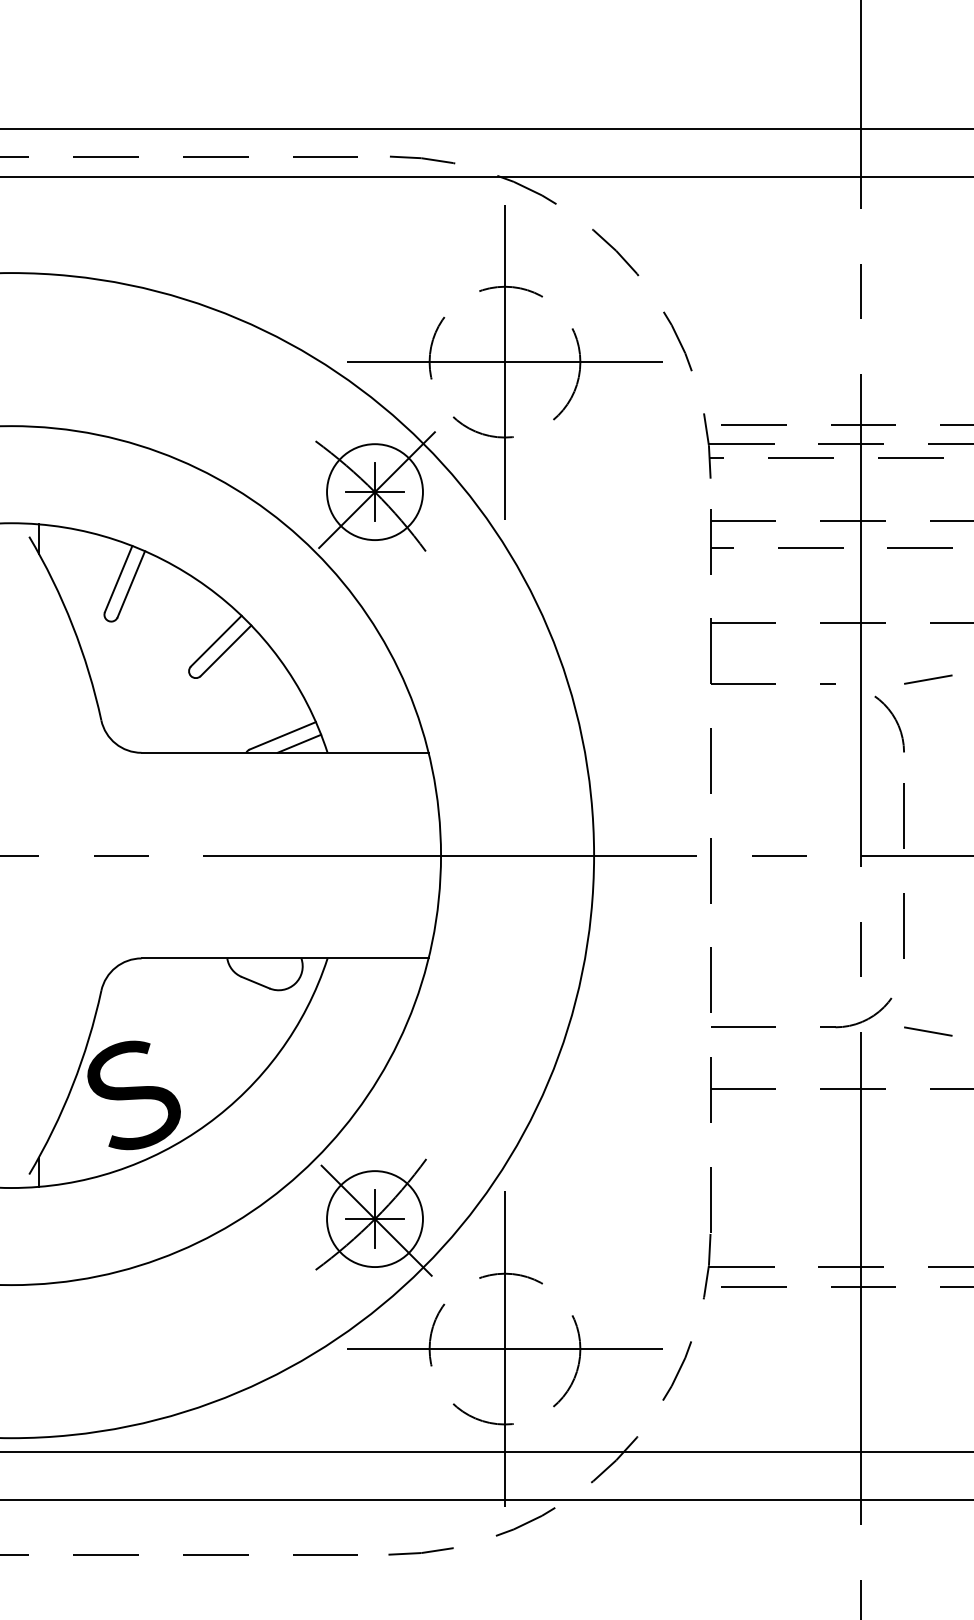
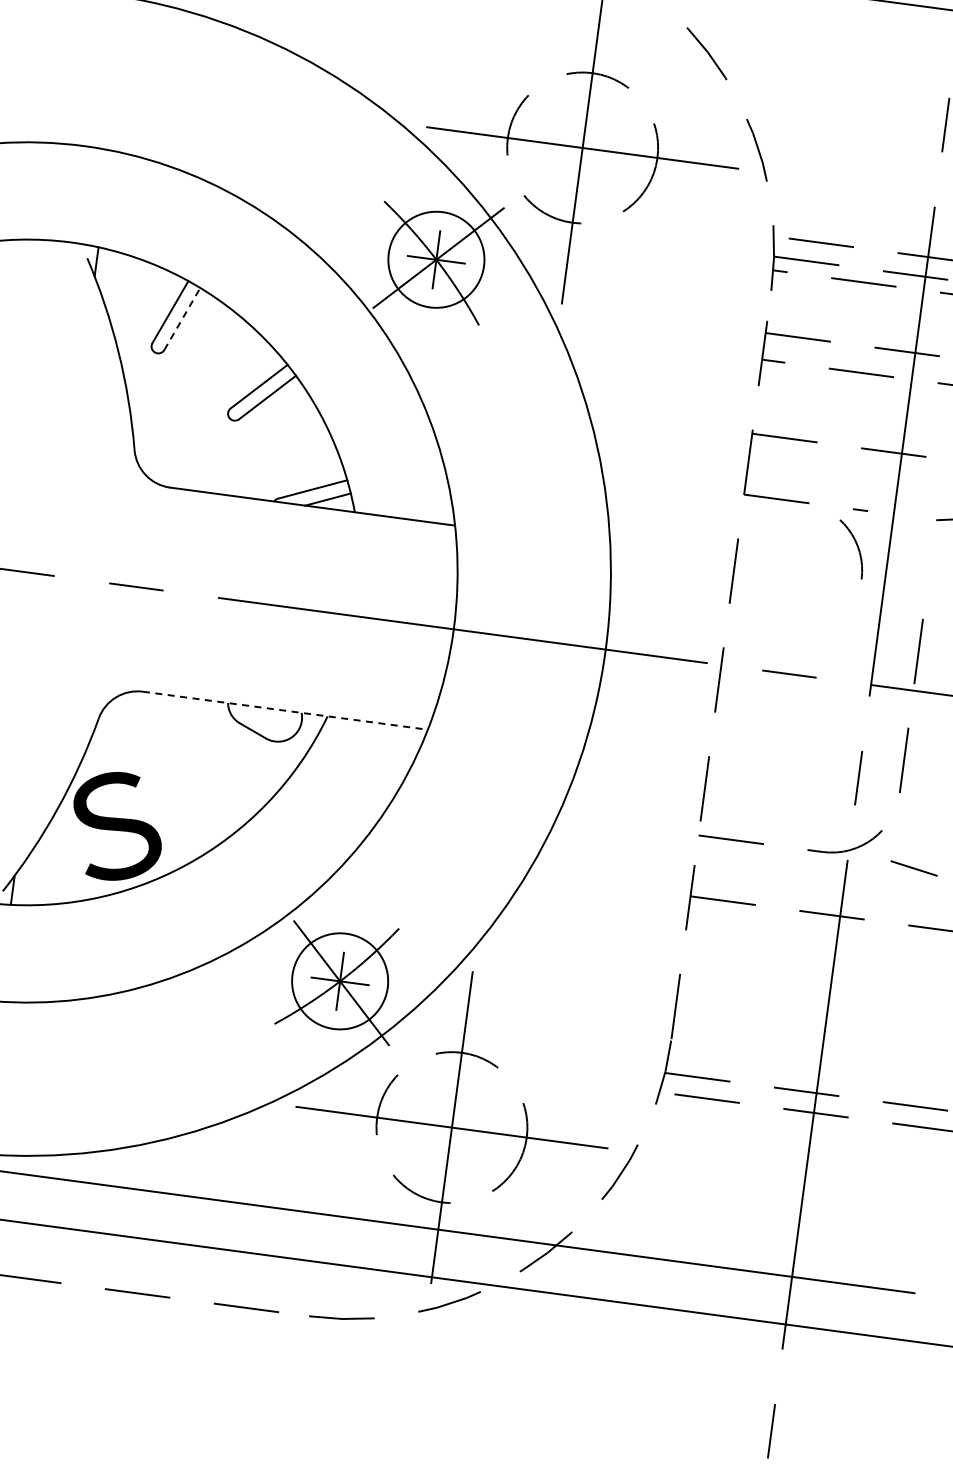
line: (131, 584) -> (182, 319), solid -> dashed
arc: (895, 721) -> (857, 547), moved
line: (285, 958) -> (285, 710), solid -> dashed

